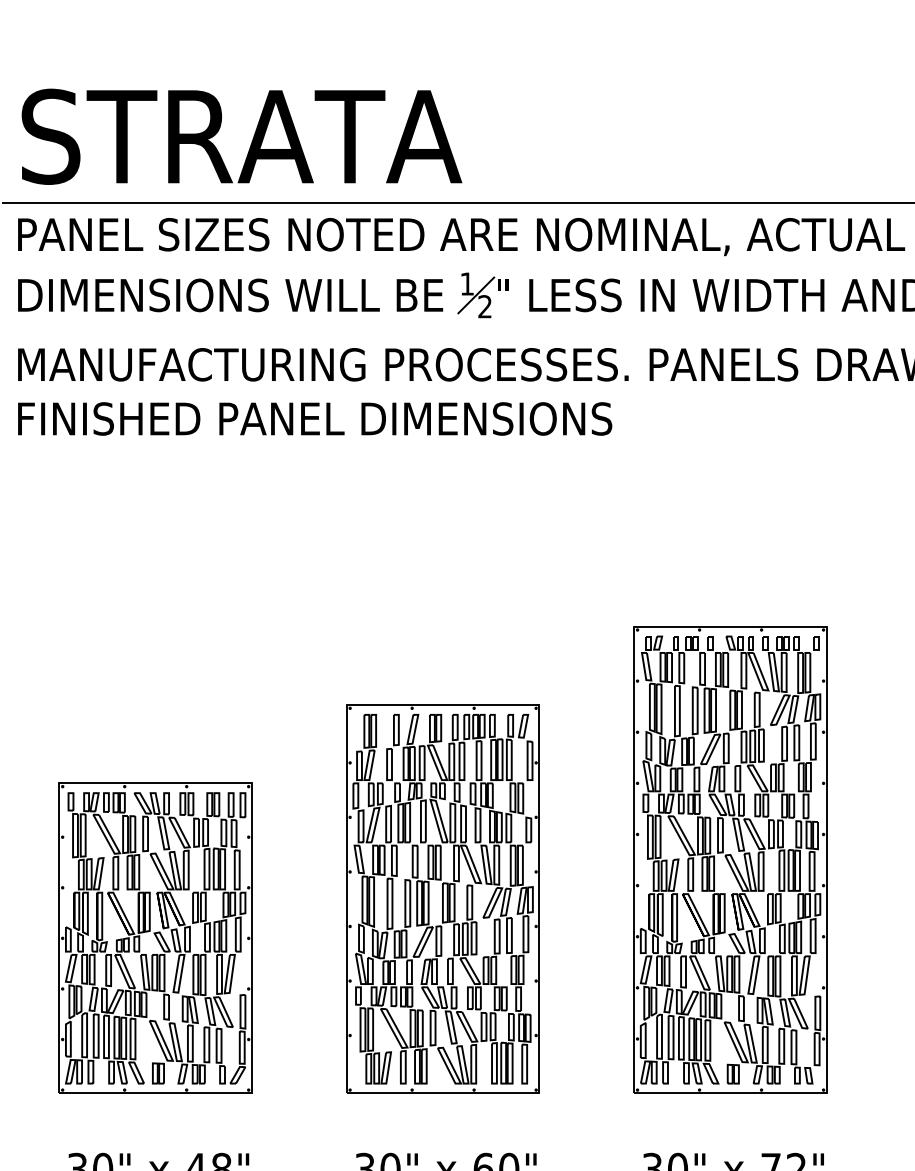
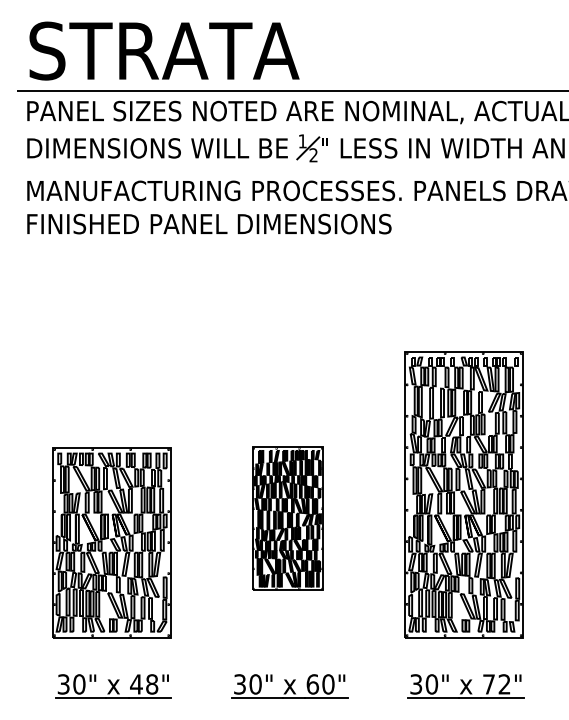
part: (442, 899) -> (287, 518), size x0.6

